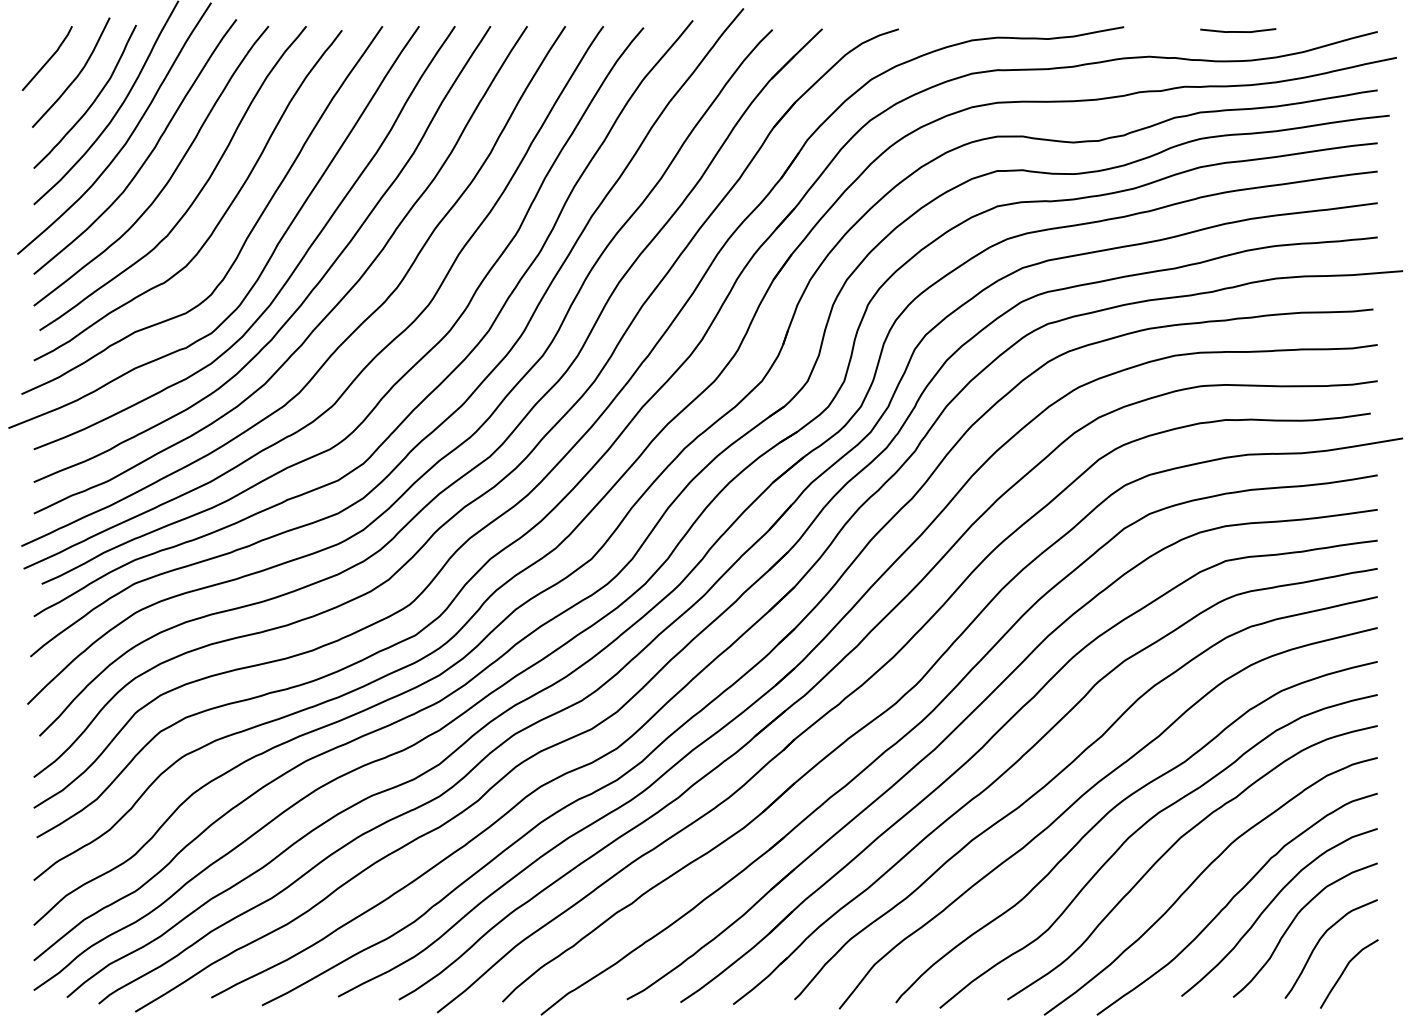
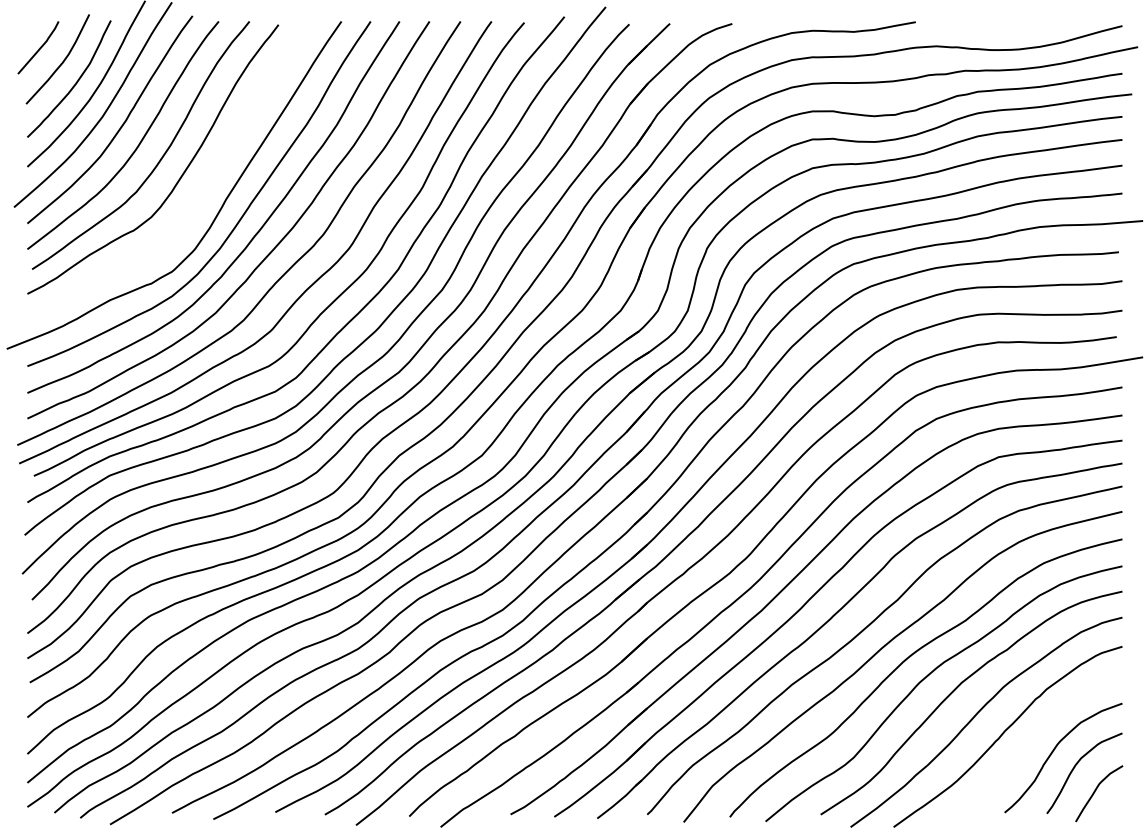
curve: (1238, 31) -> (1009, 25), removed
curve: (247, 235) -> (201, 191), removed
curve: (1271, 903) -> (1035, 736), removed

